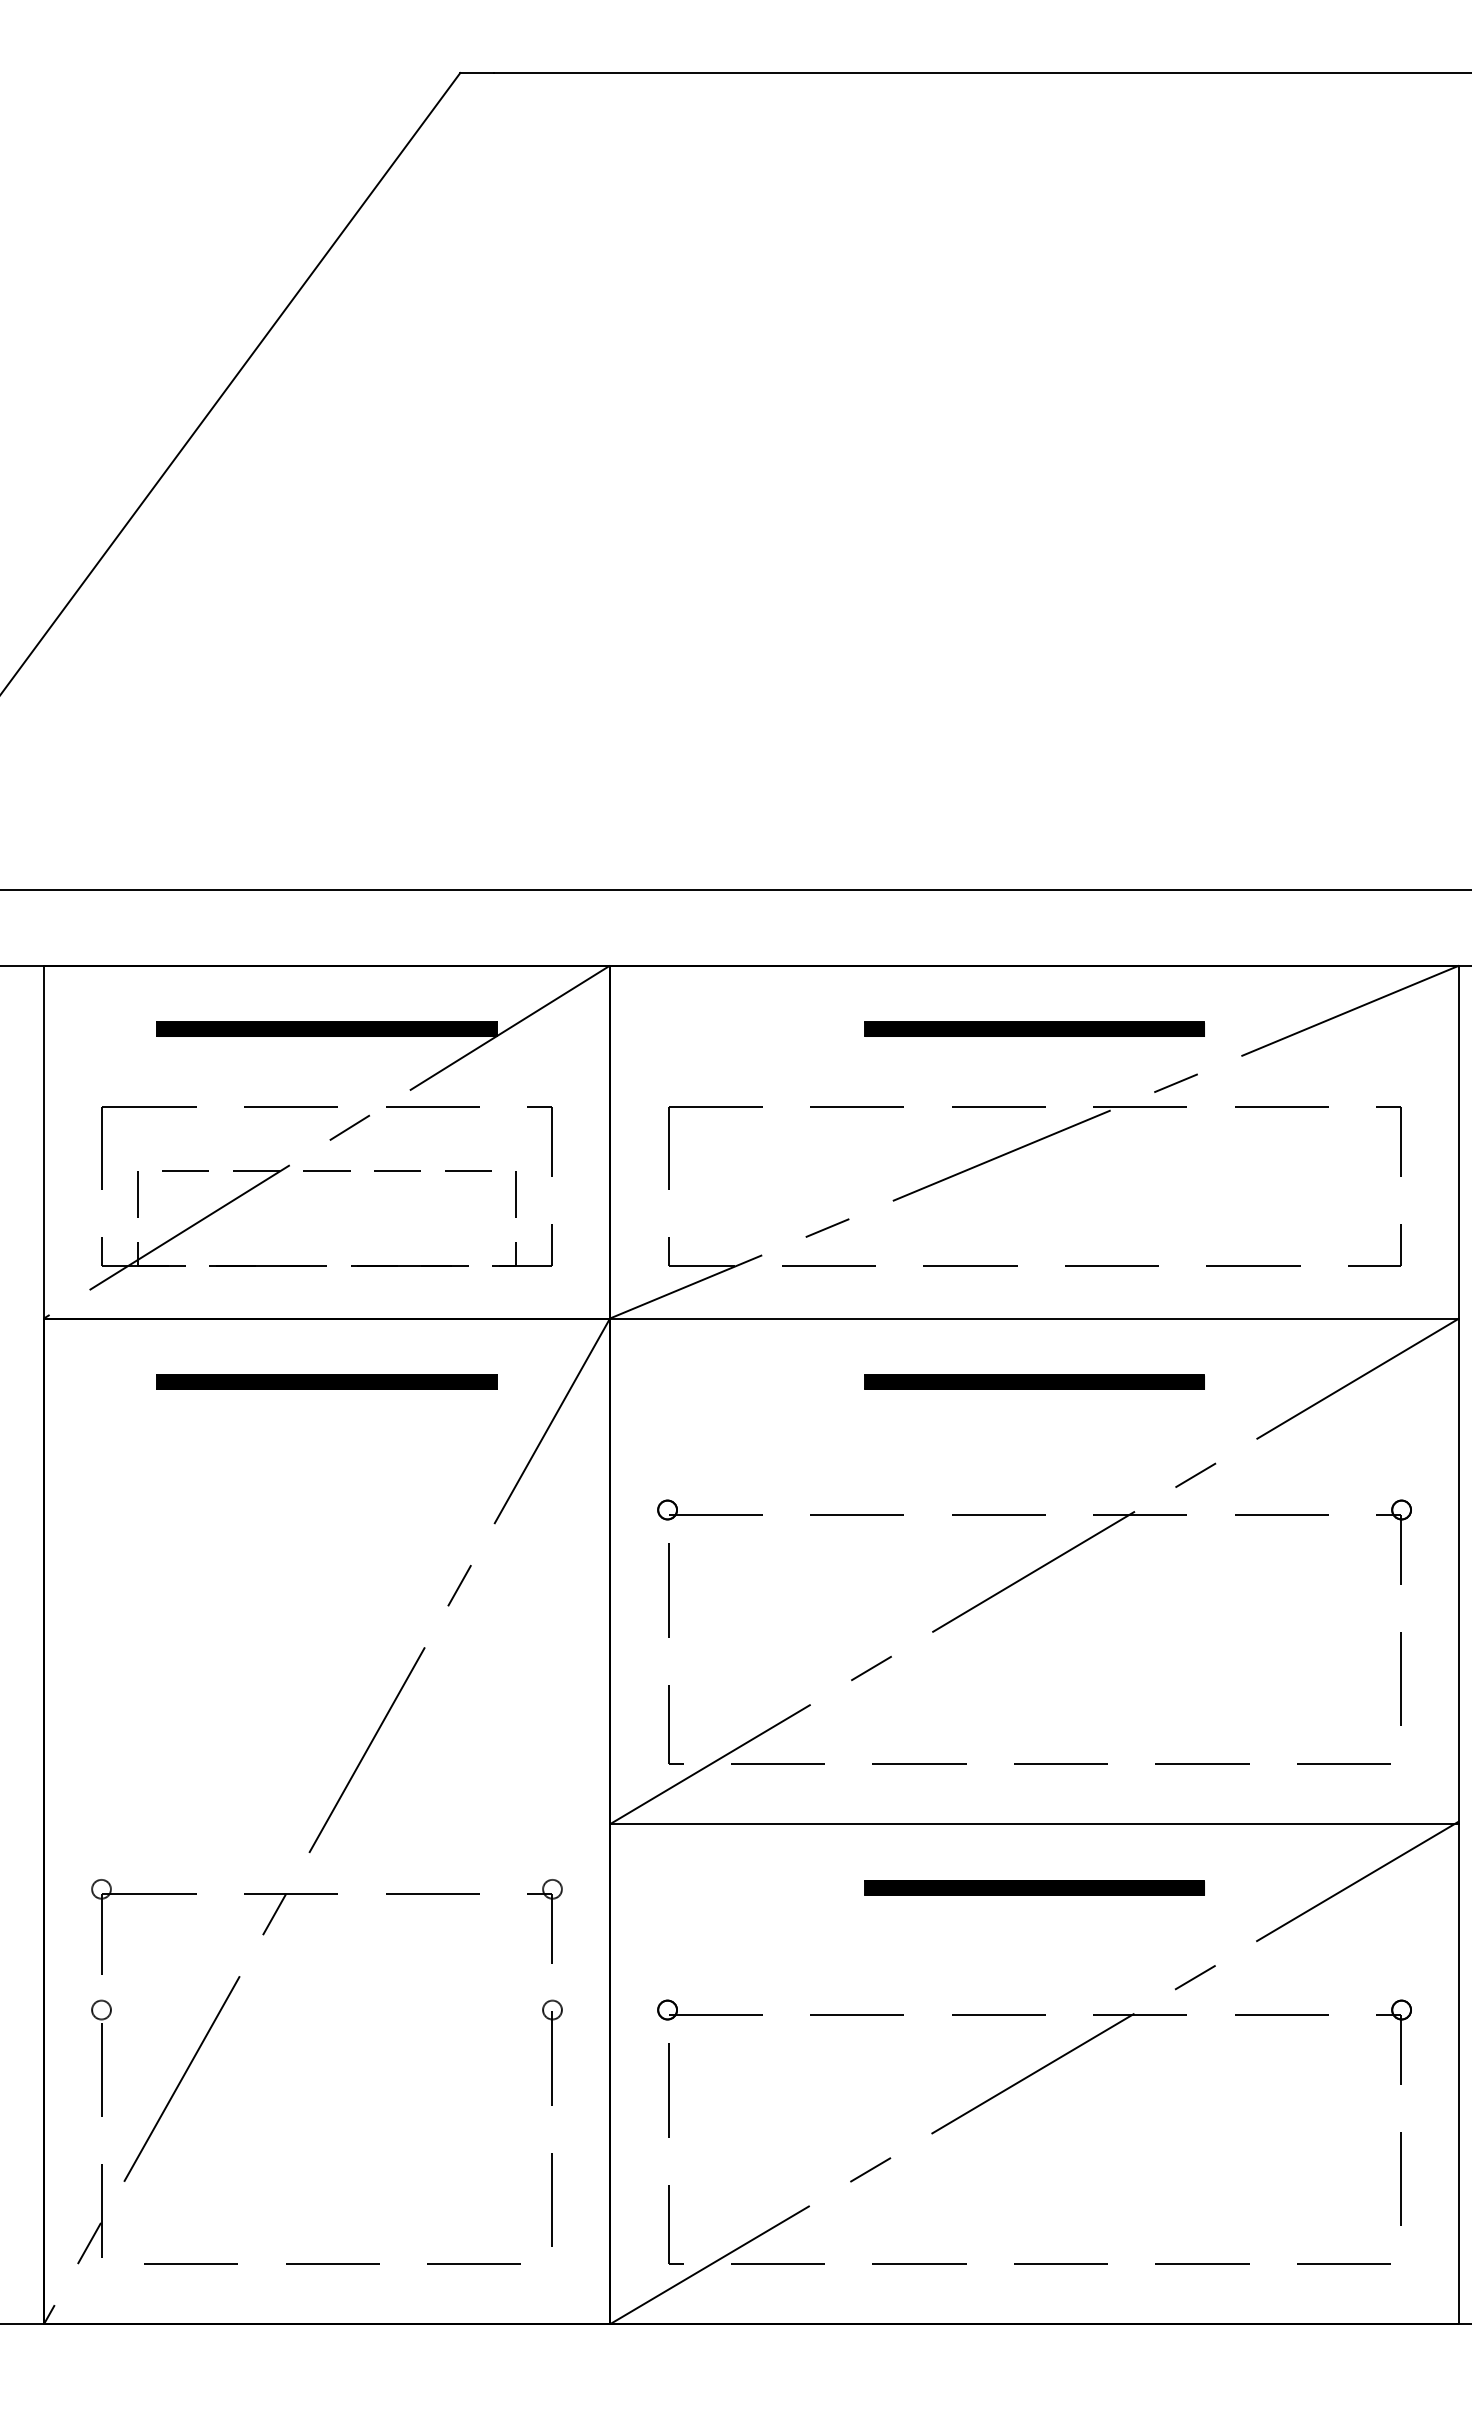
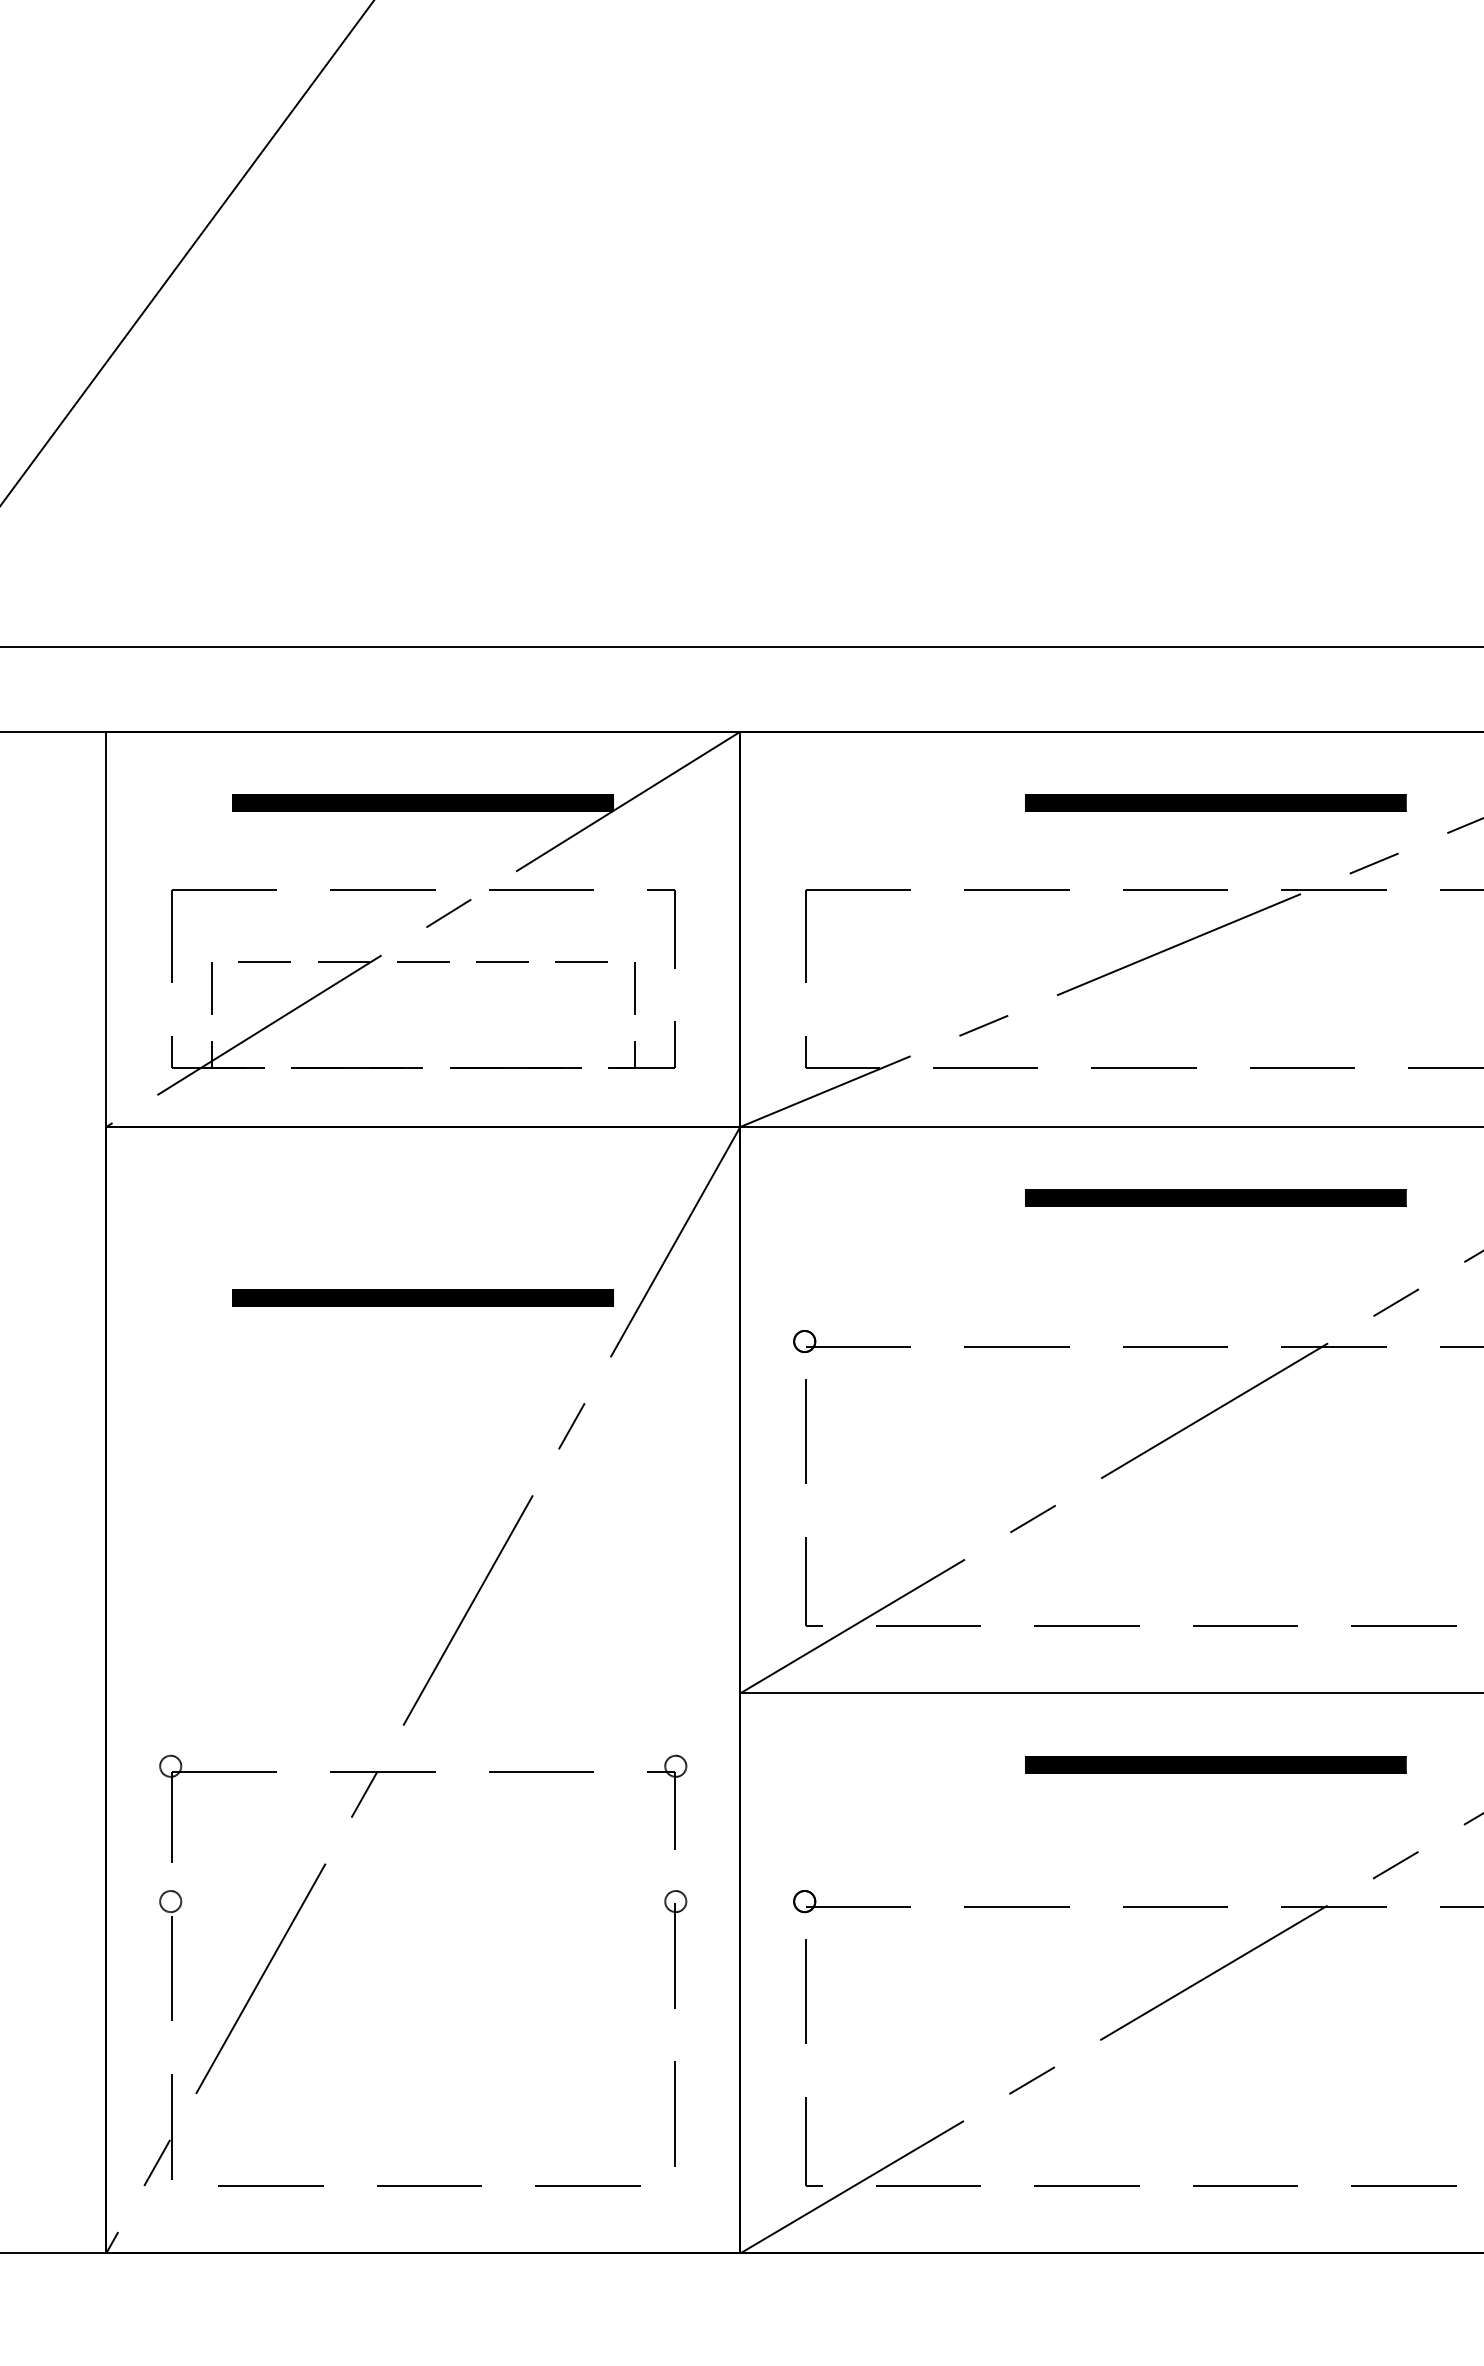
part: (326, 1381) -> (422, 1297), moved

